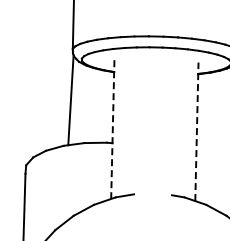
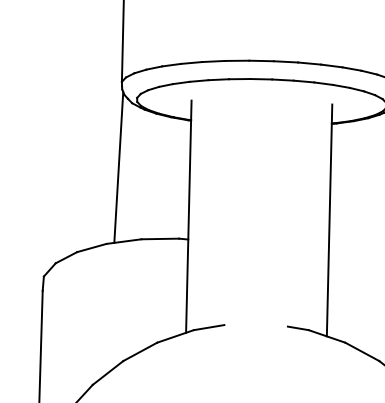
line: (112, 130) -> (188, 218), dashed -> solid
line: (196, 131) -> (328, 219), dashed -> solid

